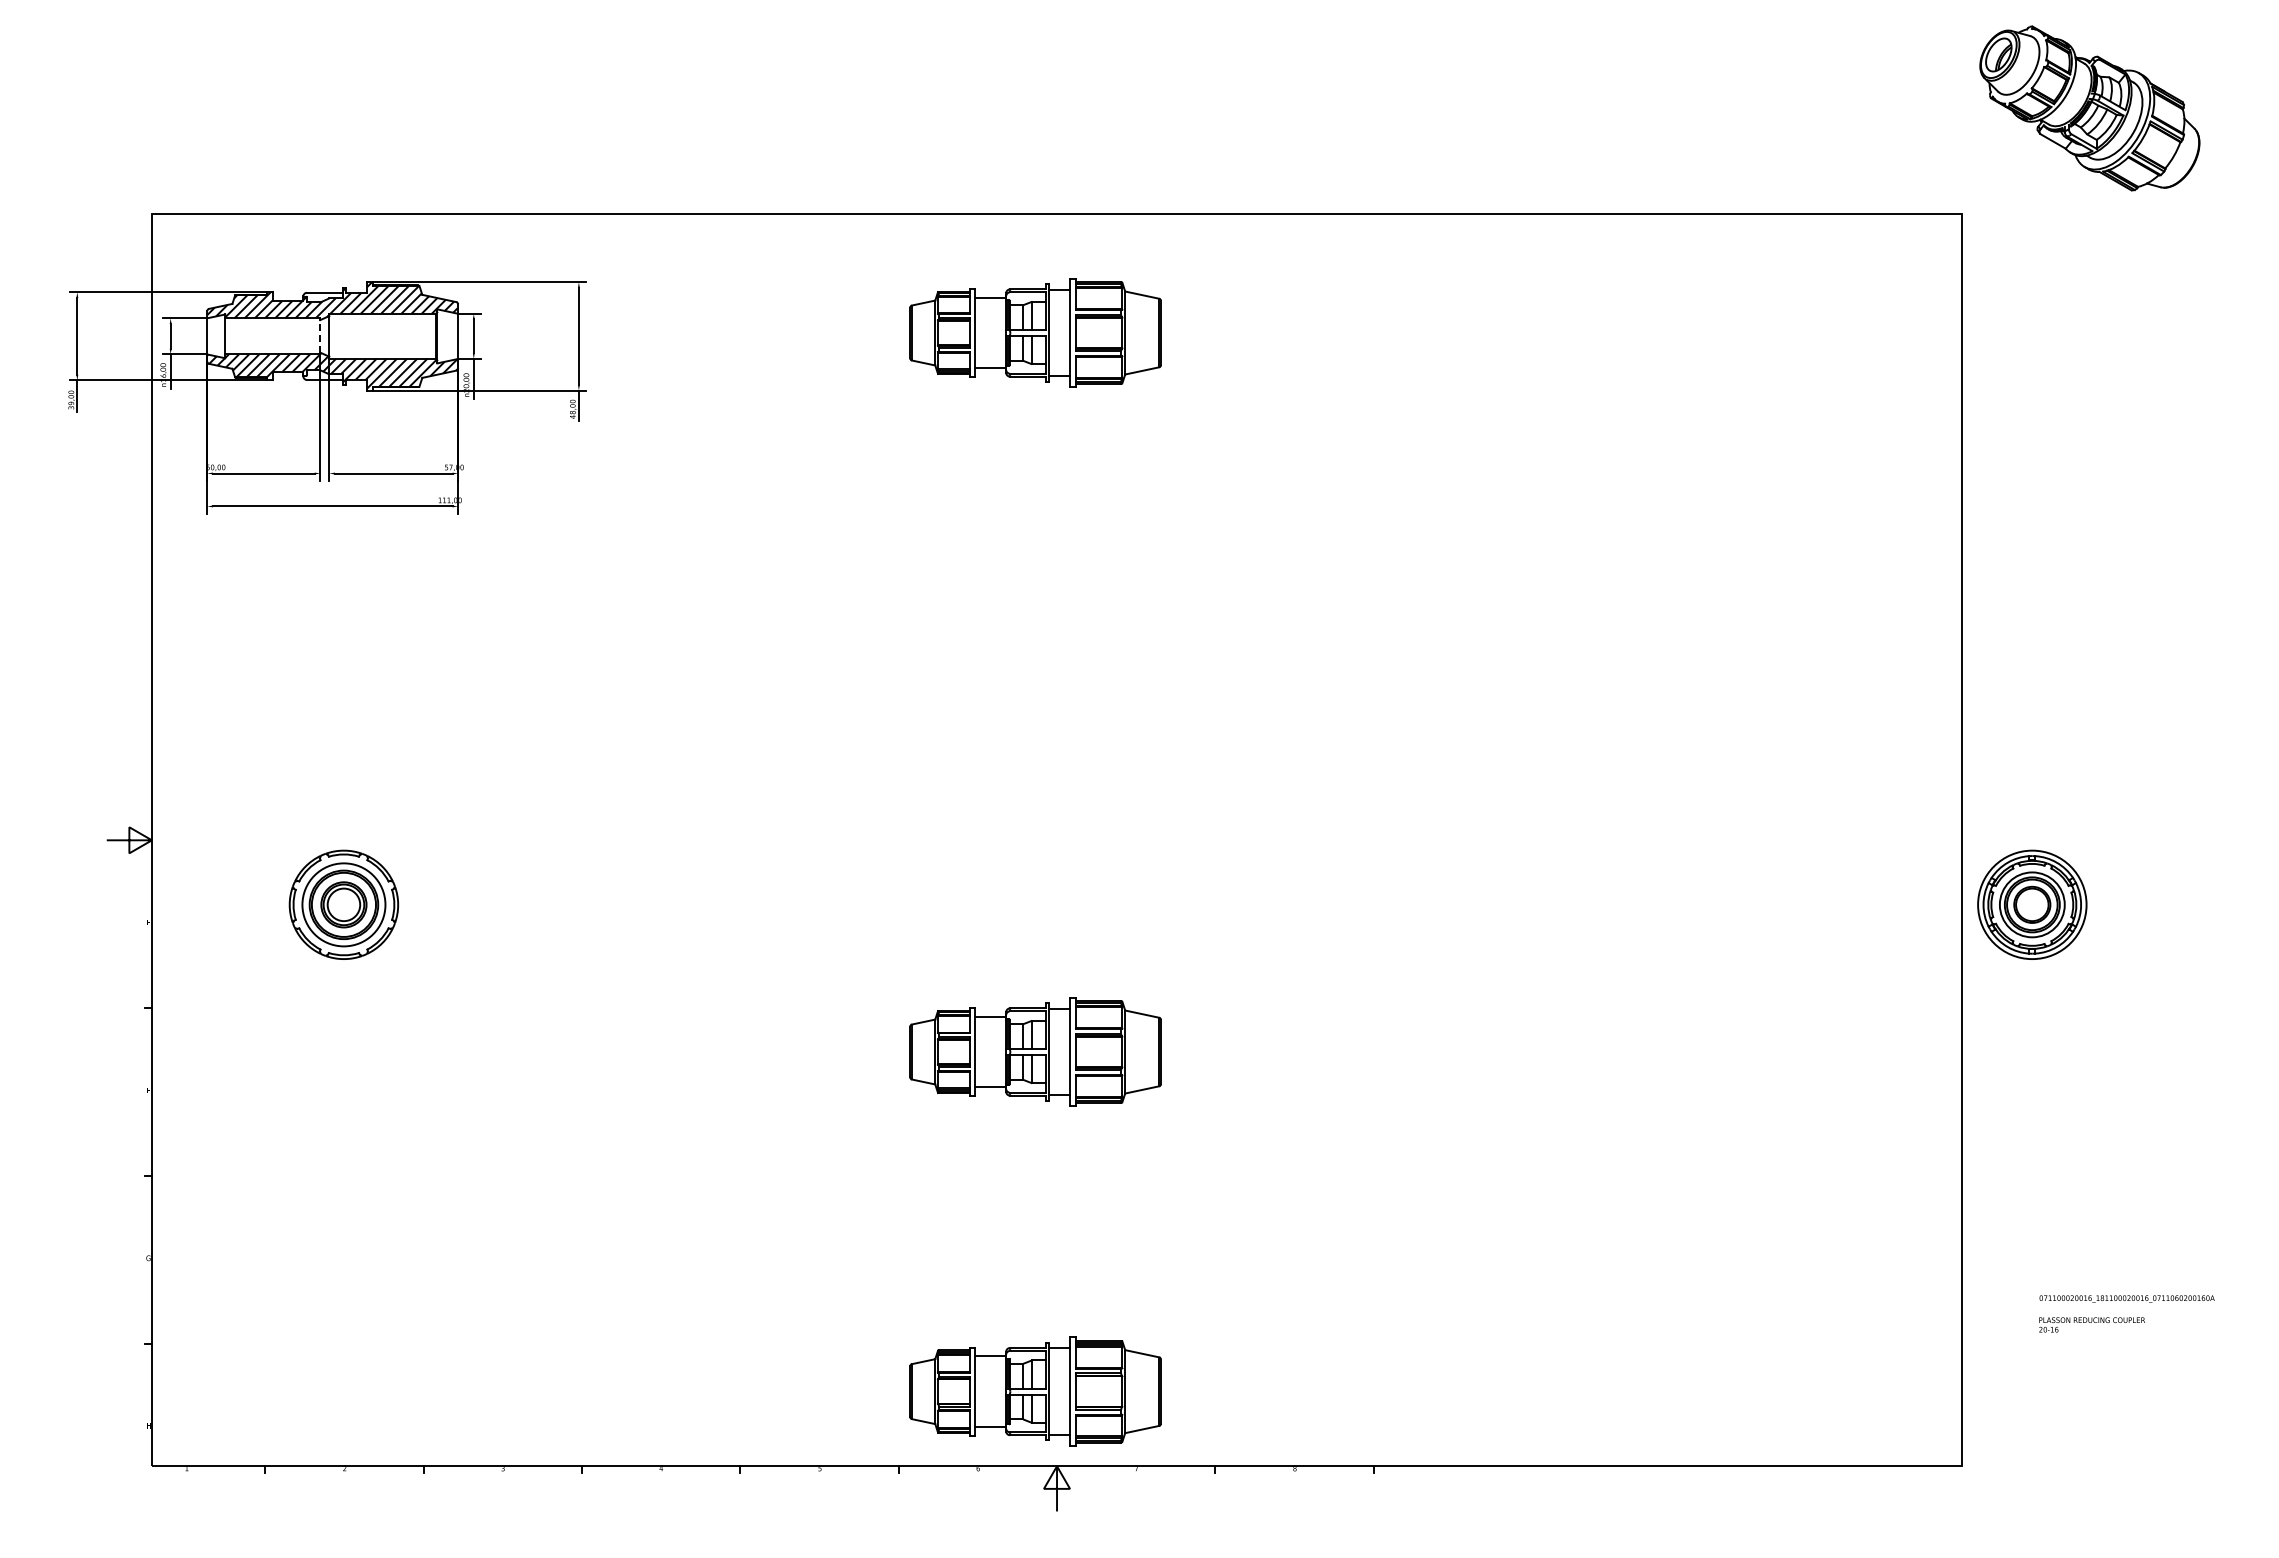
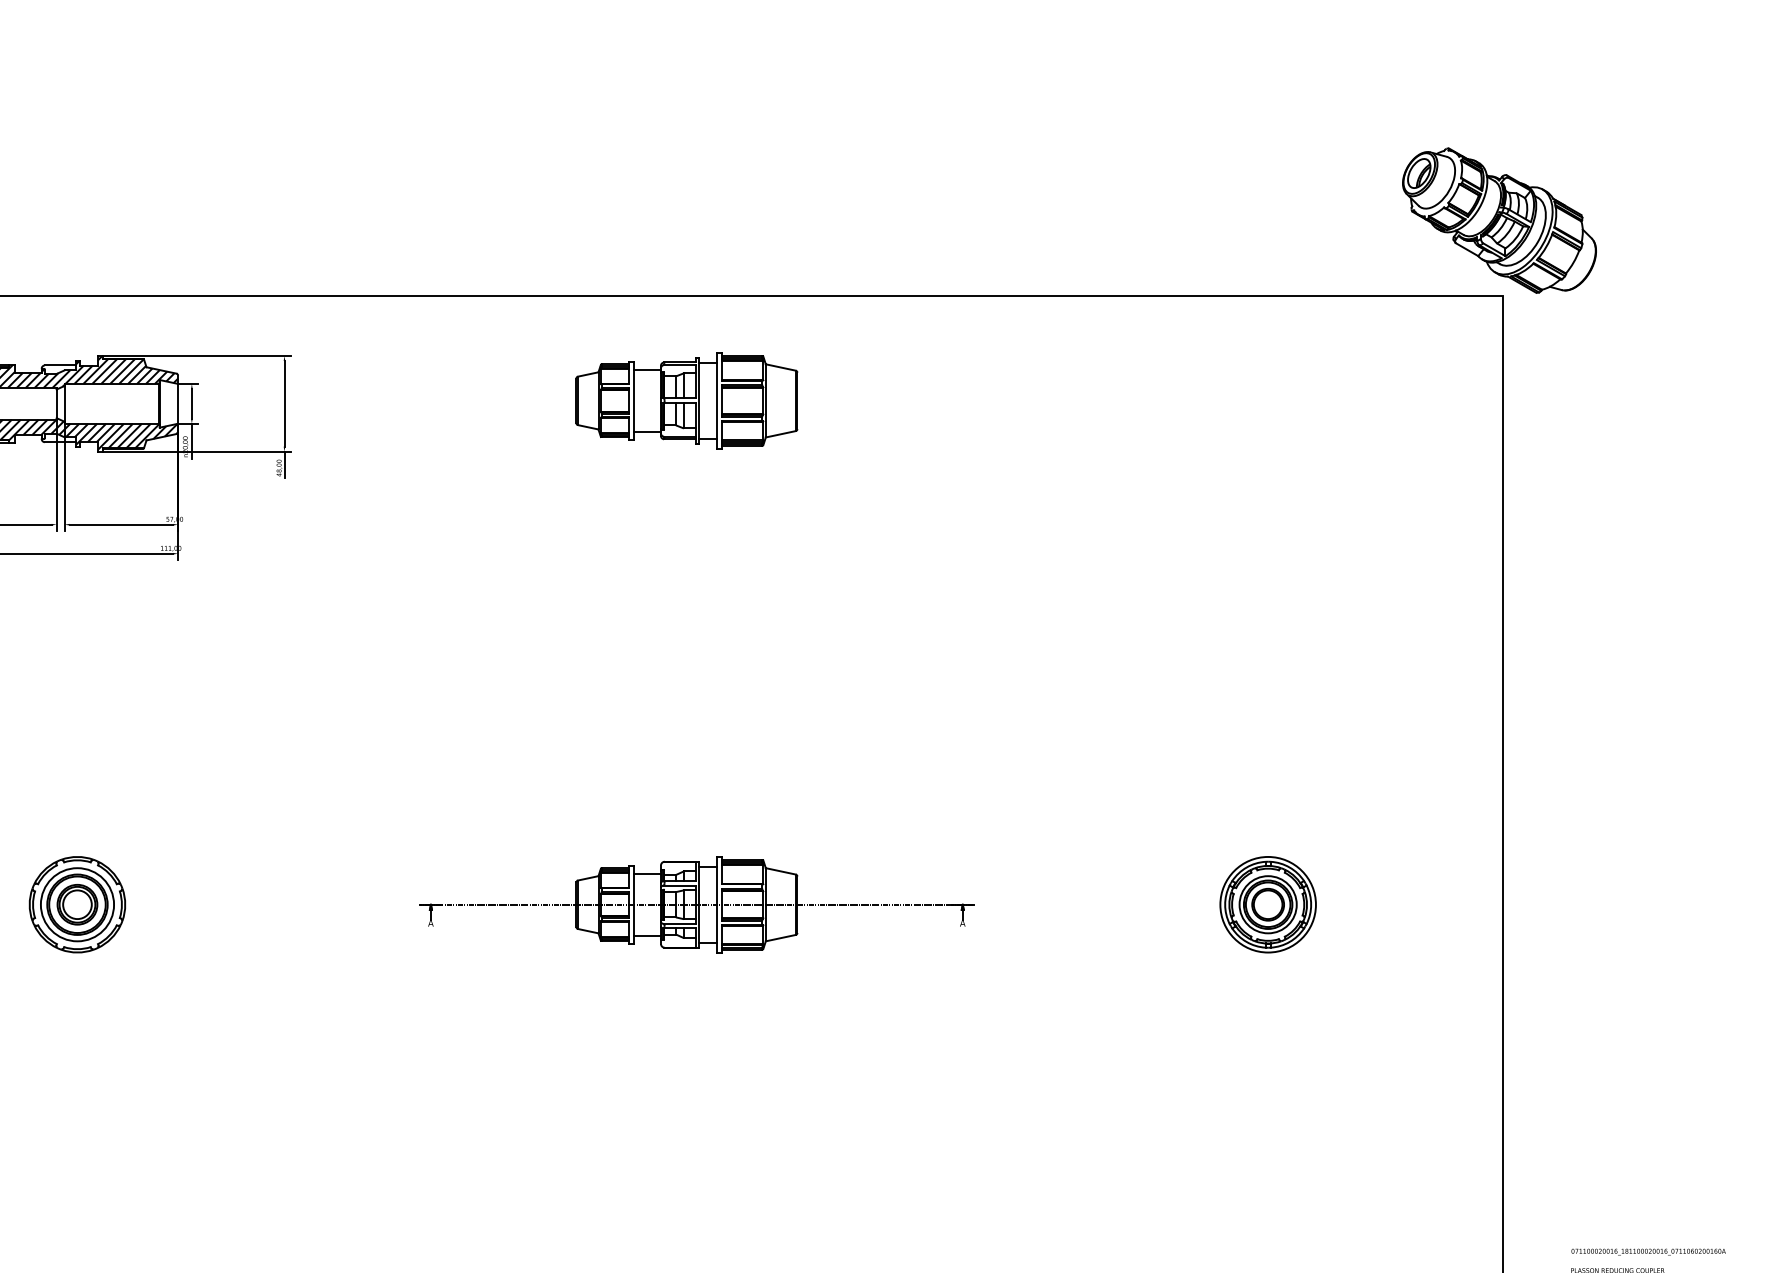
part: (2089, 108) -> (1499, 220), moved
line: (320, 335) -> (56, 403), dashed -> solid
part: (1046, 904) -> (696, 904), added
part: (2032, 904) -> (1268, 904), moved
part: (1035, 1051) -> (686, 1033), removed

